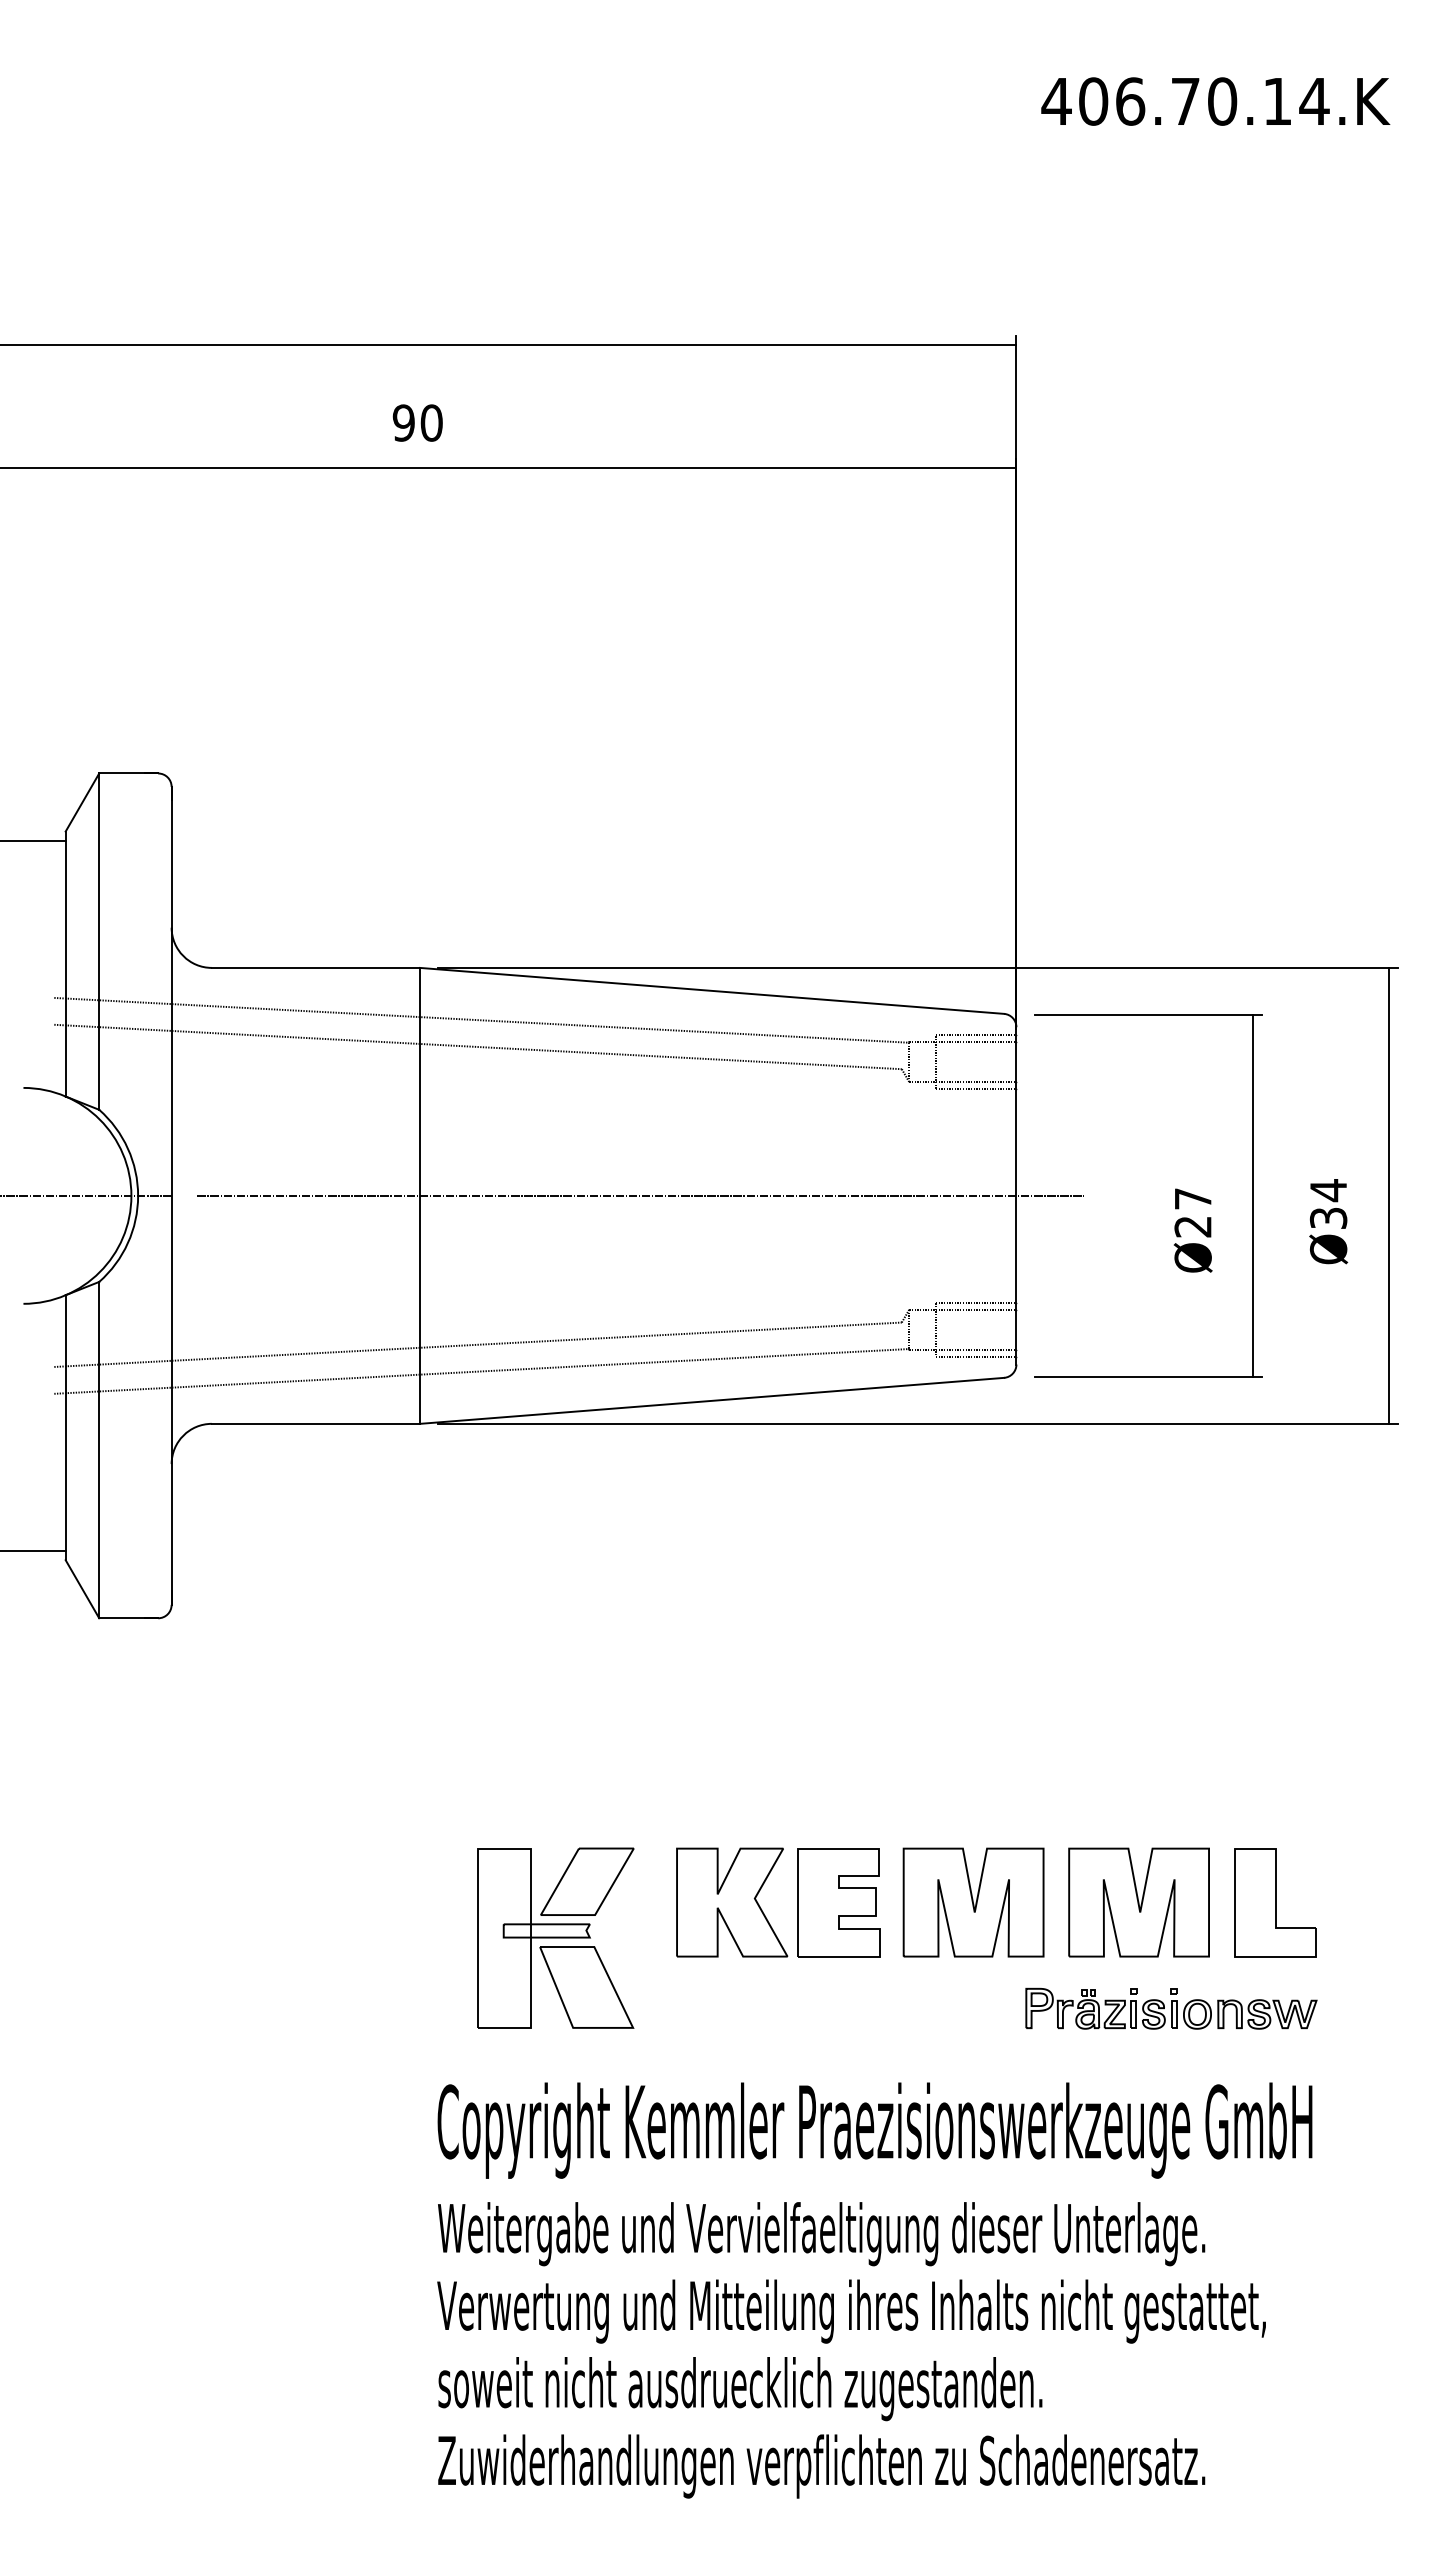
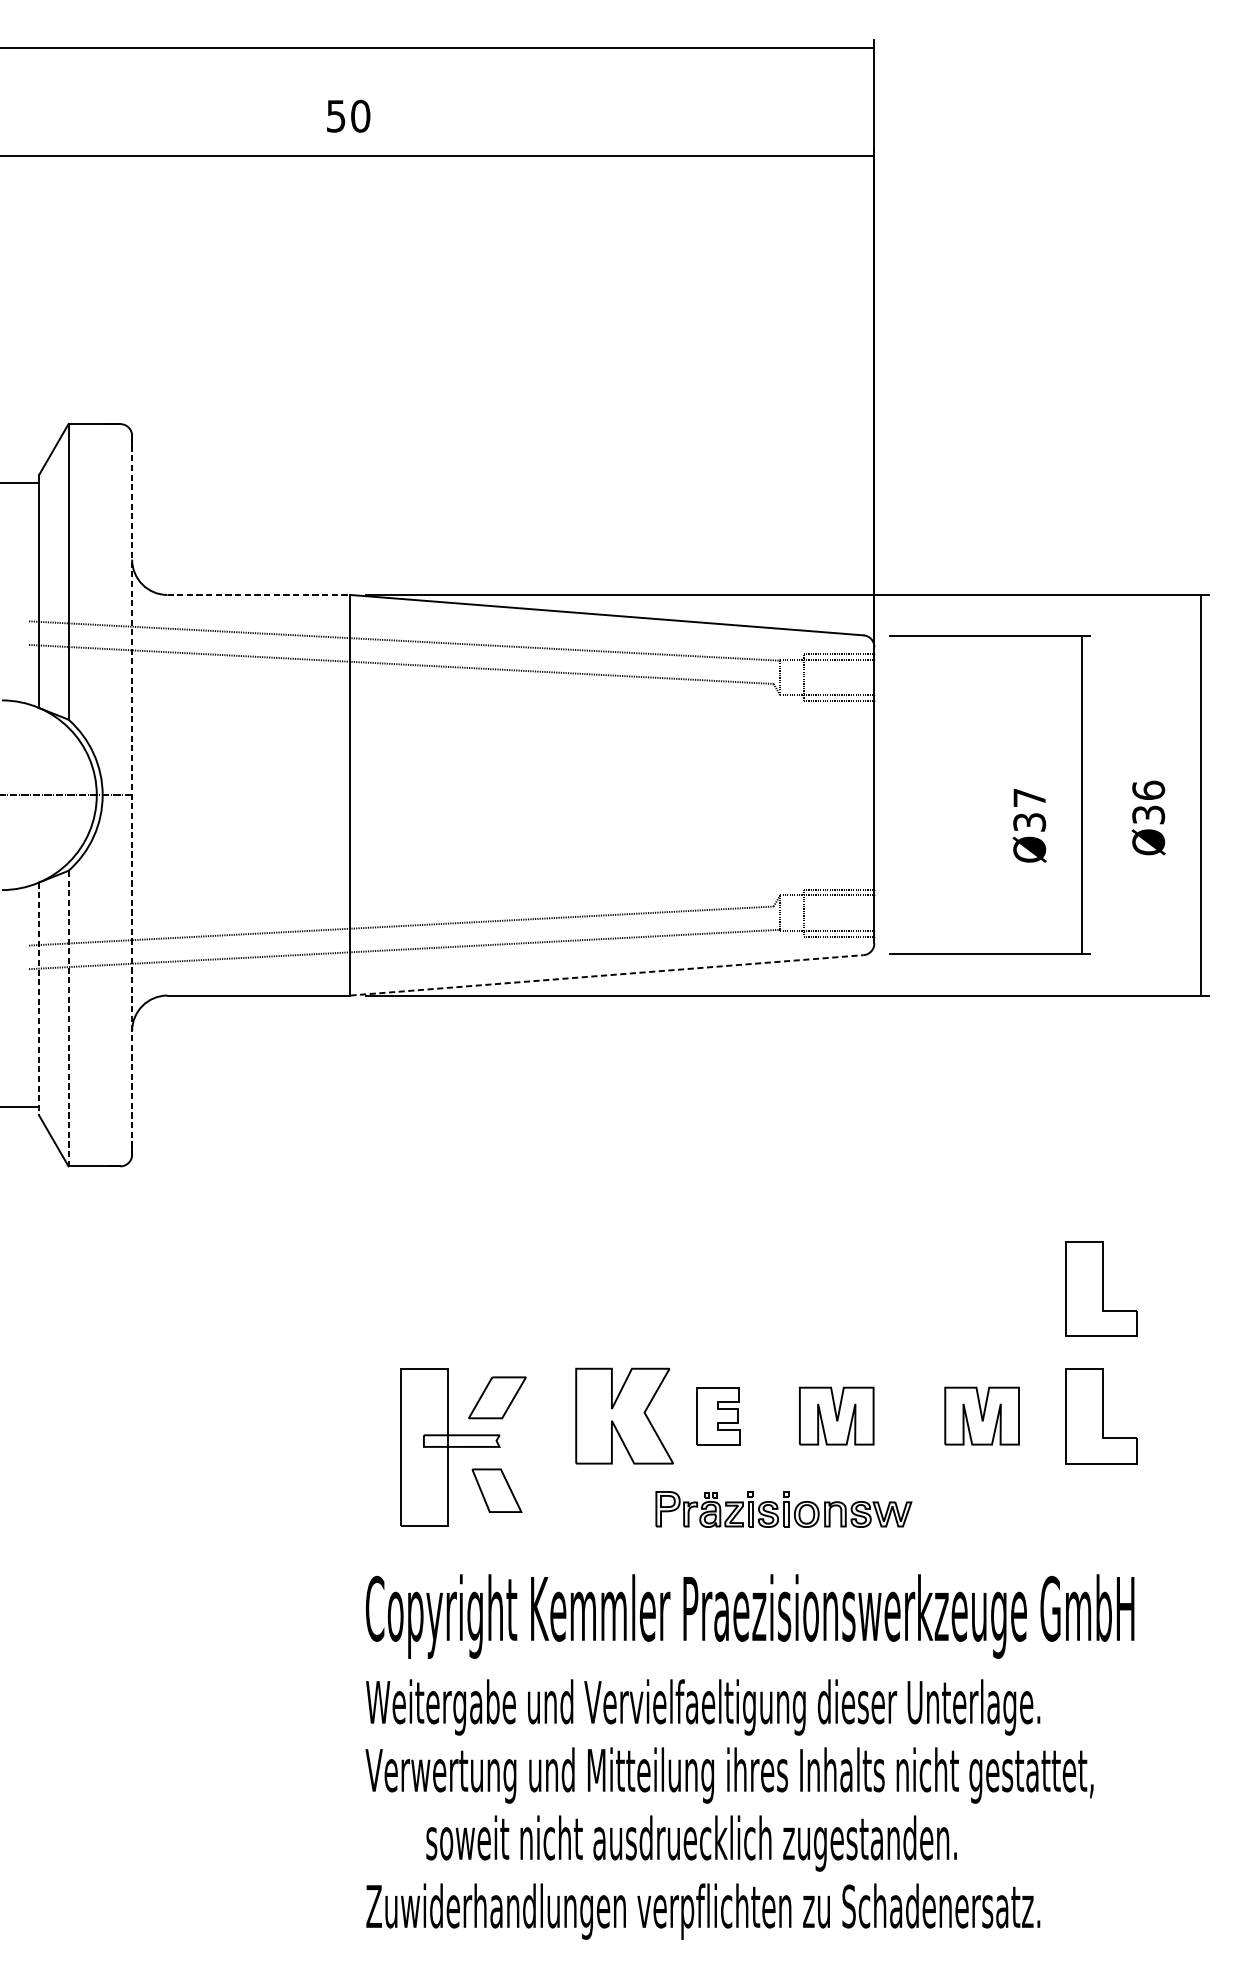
text: (403, 422) -> (335, 115), 90 -> 50
line: (316, 967) -> (259, 594), solid -> dashed
text: (1328, 1190) -> (1148, 790), Ø34 -> Ø36
line: (171, 1195) -> (132, 794), solid -> dashed
line: (640, 1195) -> (544, 794), removed
text: (1192, 1226) -> (1029, 822), Ø27 -> Ø37
line: (712, 1400) -> (607, 975), solid -> dashed
line: (65, 1428) -> (38, 999), solid -> dashed
line: (99, 1450) -> (68, 1018), solid -> dashed
part: (1275, 1757) -> (1102, 1288), added
part: (587, 1881) -> (497, 1397), size x0.7
part: (838, 1902) -> (718, 1416), size x0.6
part: (973, 1902) -> (836, 1416), size x0.6
part: (1138, 1902) -> (981, 1416), size x0.6
part: (586, 1987) -> (496, 1490), size x0.6
part: (1171, 2008) -> (783, 1509), moved
text: (740, 2389) -> (691, 1843), moved

